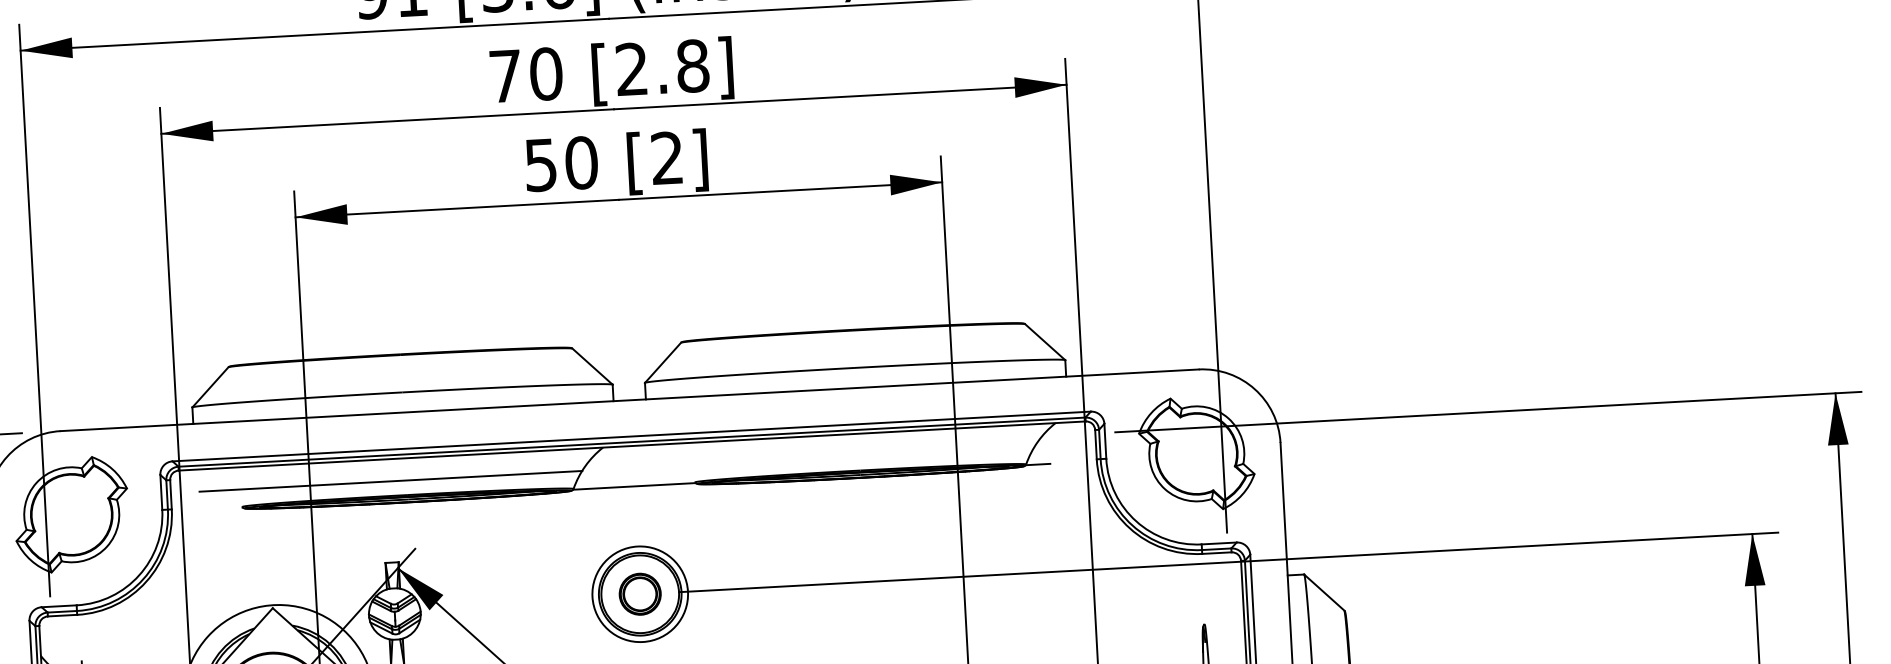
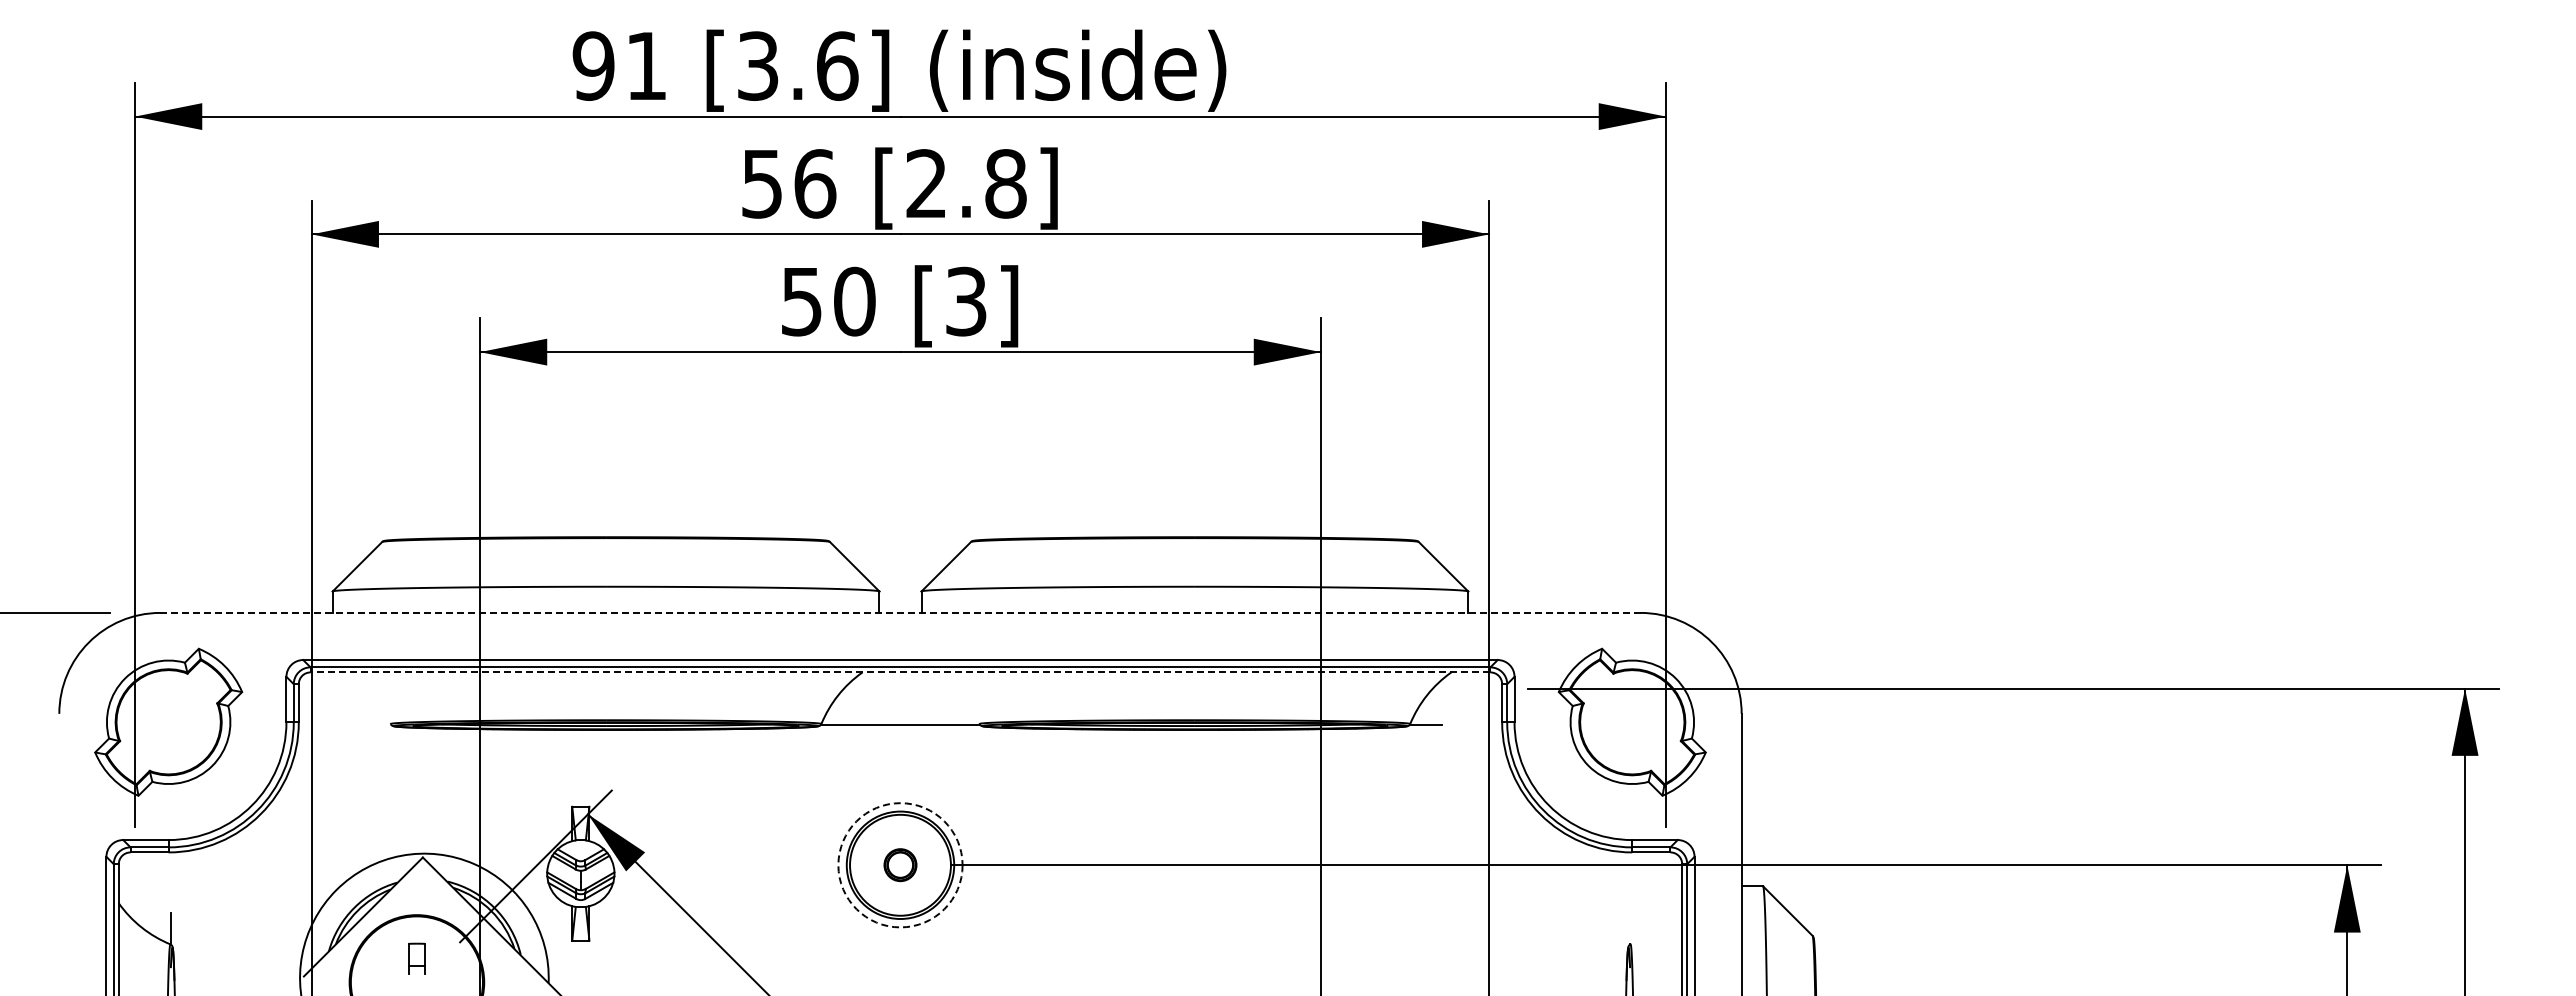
text: (526, 74) -> (789, 183), 70 -> 56
text: (667, 158) -> (966, 301), [2] -> [3]
line: (628, 400) -> (899, 612), solid -> dashed
line: (632, 446) -> (900, 672), solid -> dashed
line: (391, 481) -> (585, 701), removed
part: (640, 593) -> (900, 864), size x0.6
circle: (640, 594) -> (900, 865), solid -> dashed

